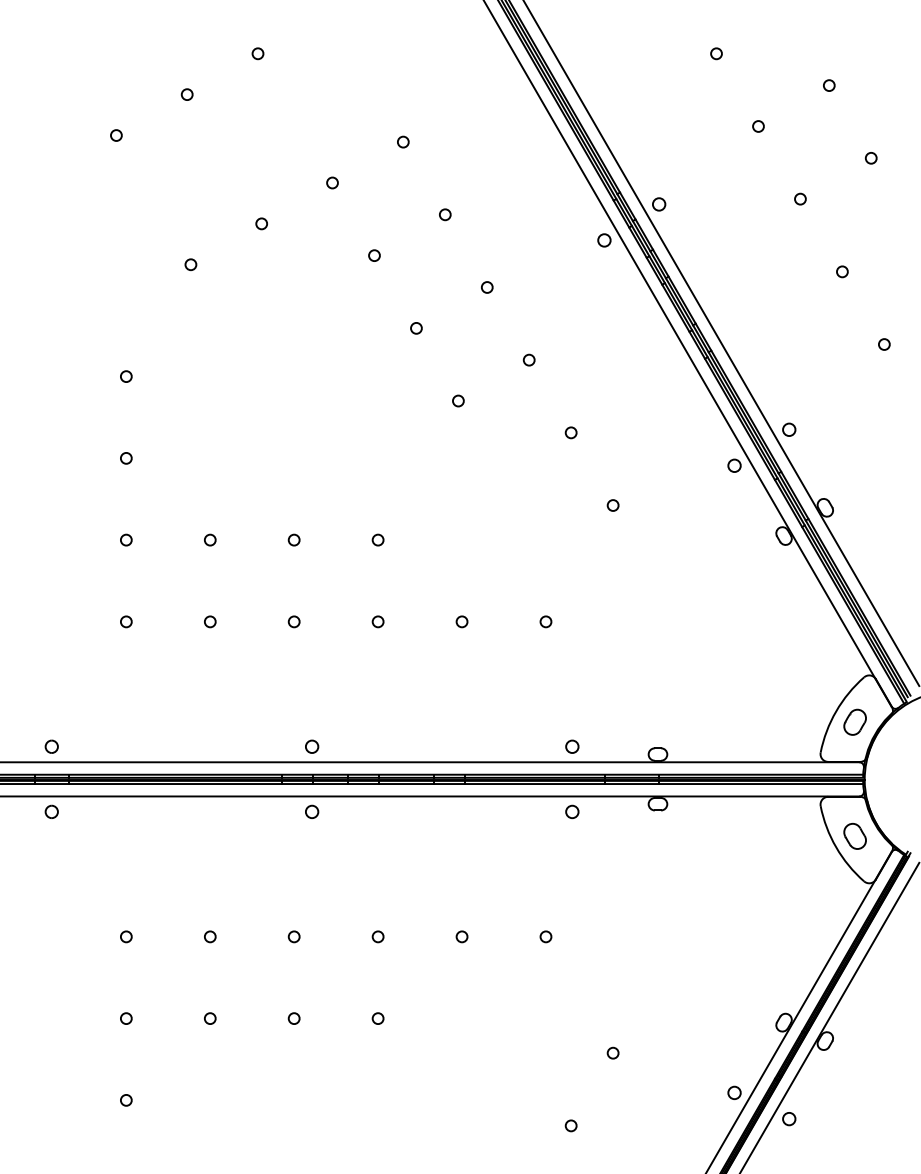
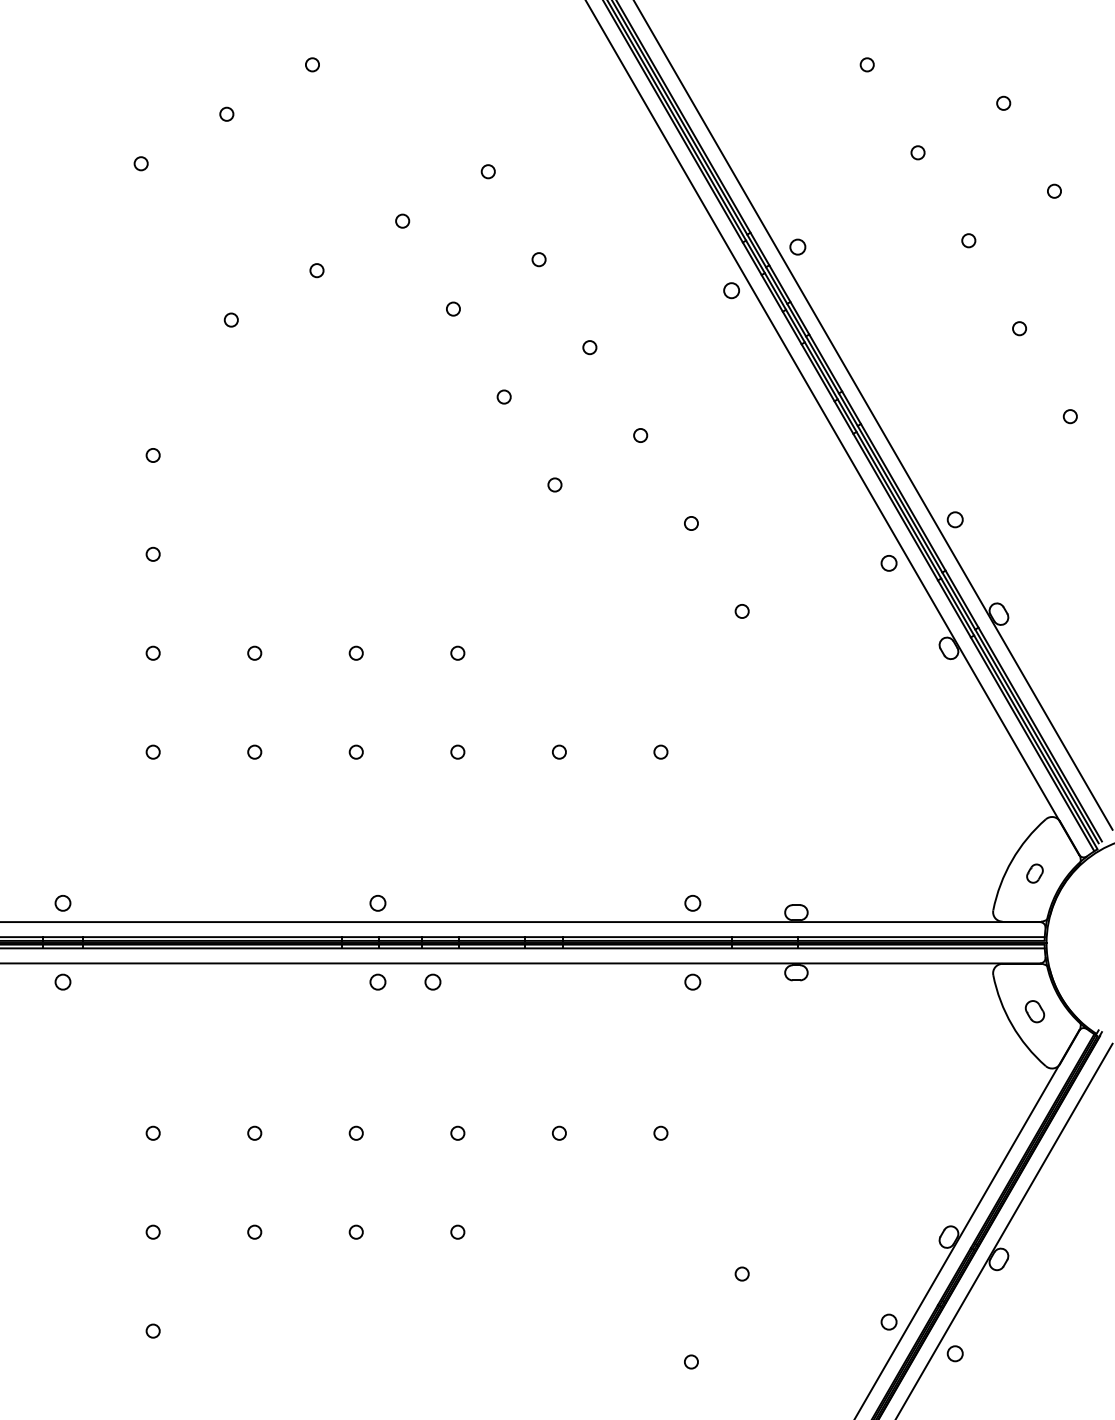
part: (854, 722) -> (1034, 873), size x0.6
circle: (357, 811) -> (432, 981), added
part: (854, 836) -> (1034, 1011), size x0.7

